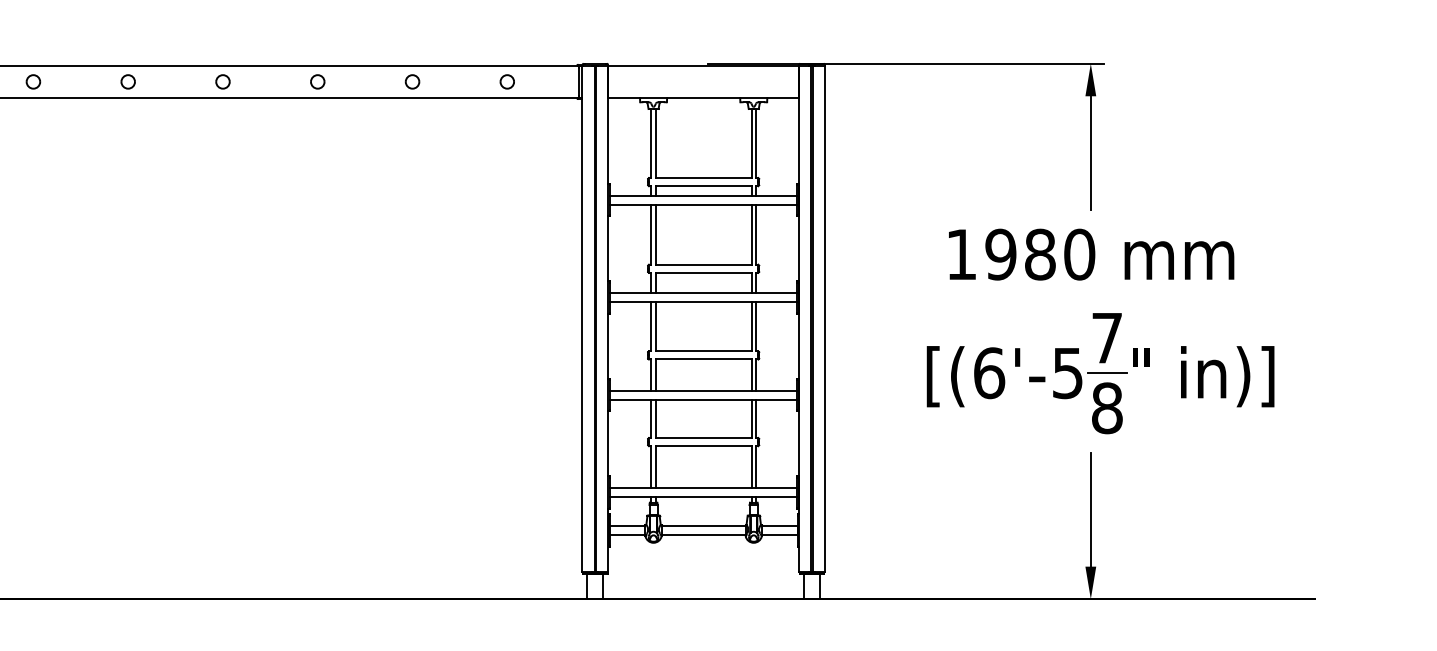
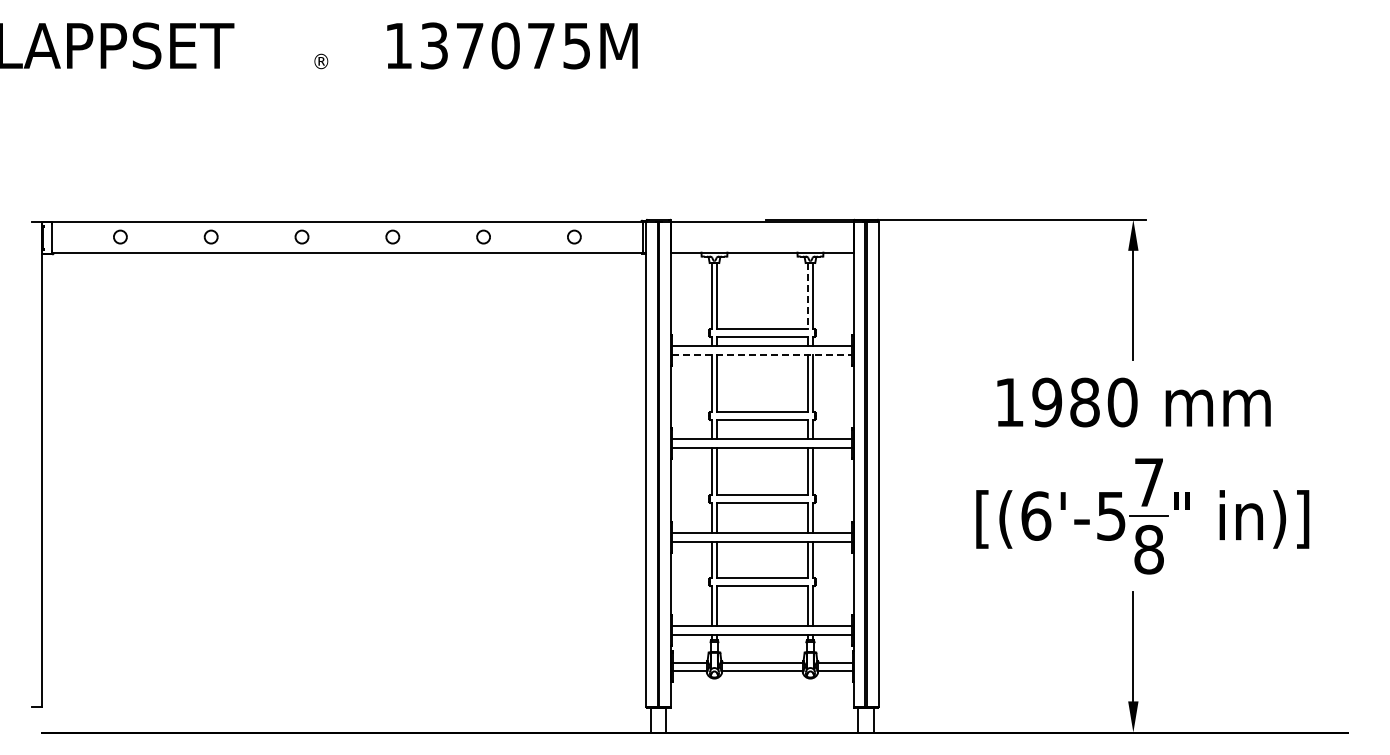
line: (751, 143) -> (808, 296), solid -> dashed
line: (703, 204) -> (762, 354), solid -> dashed

